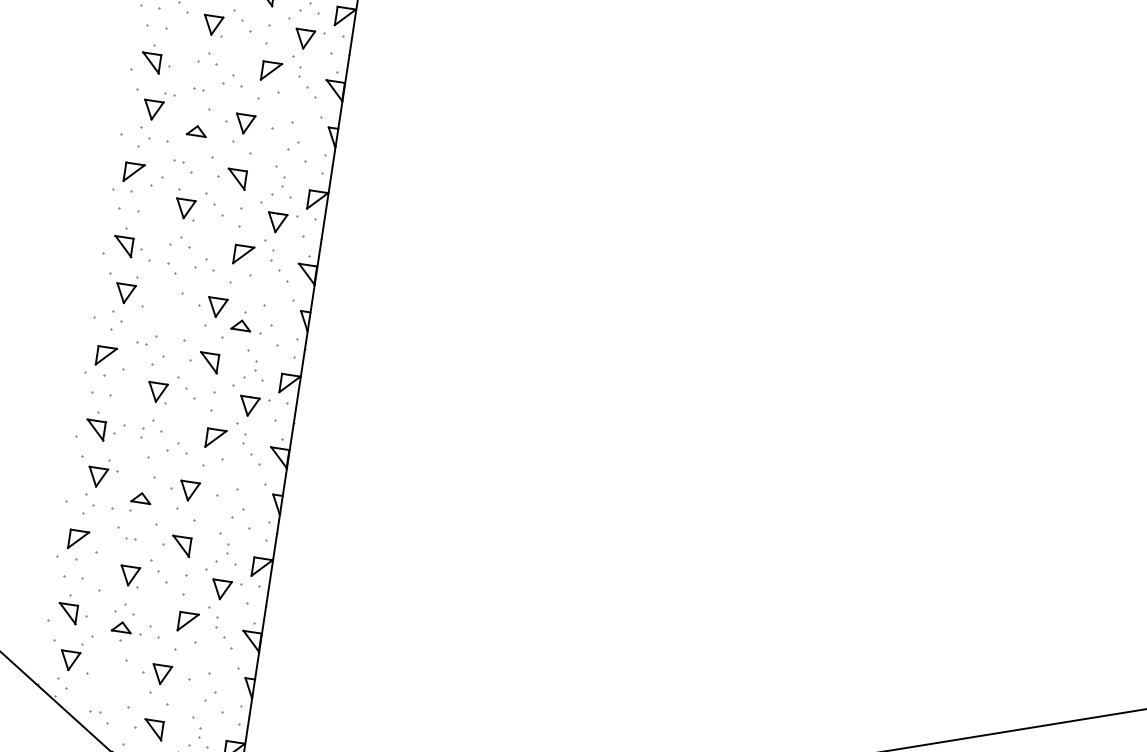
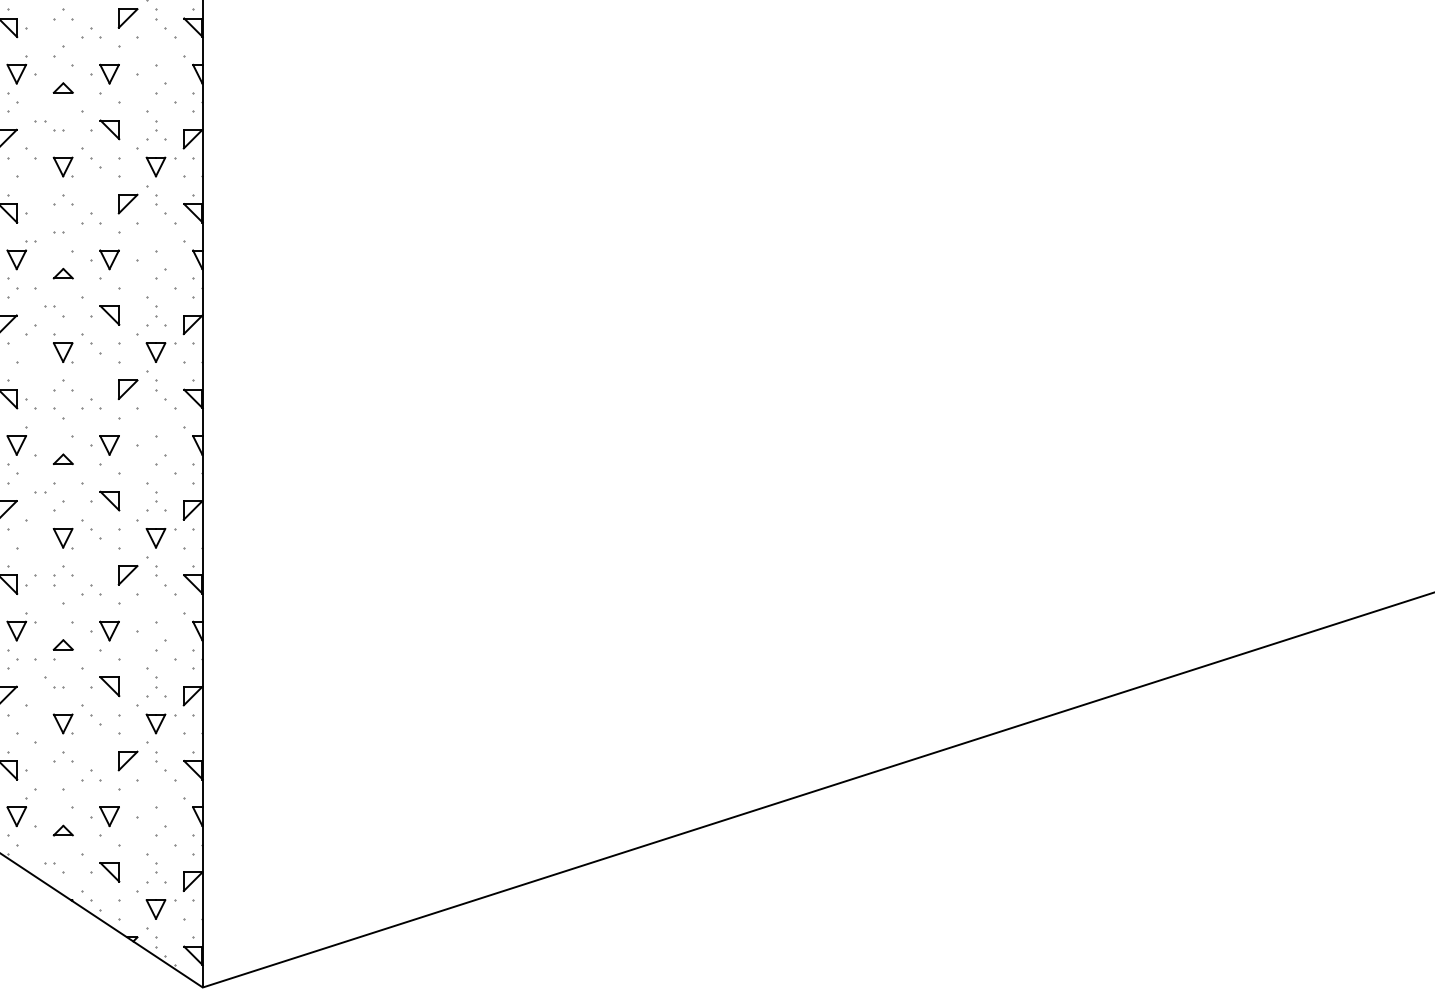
part: (241, 324) -> (63, 458), moved
part: (121, 626) -> (62, 830), moved

